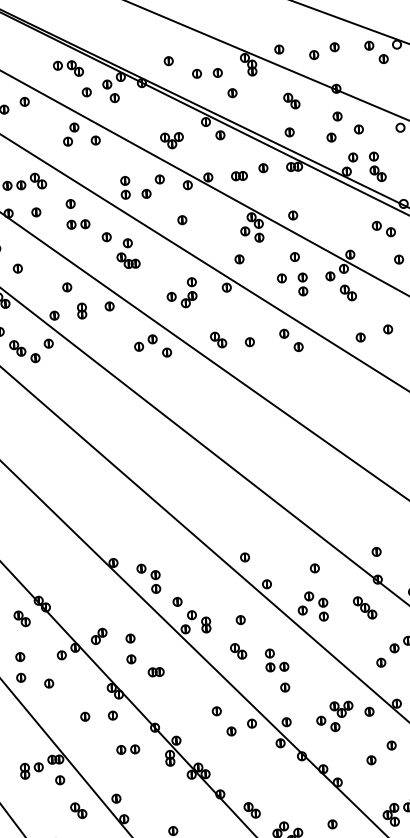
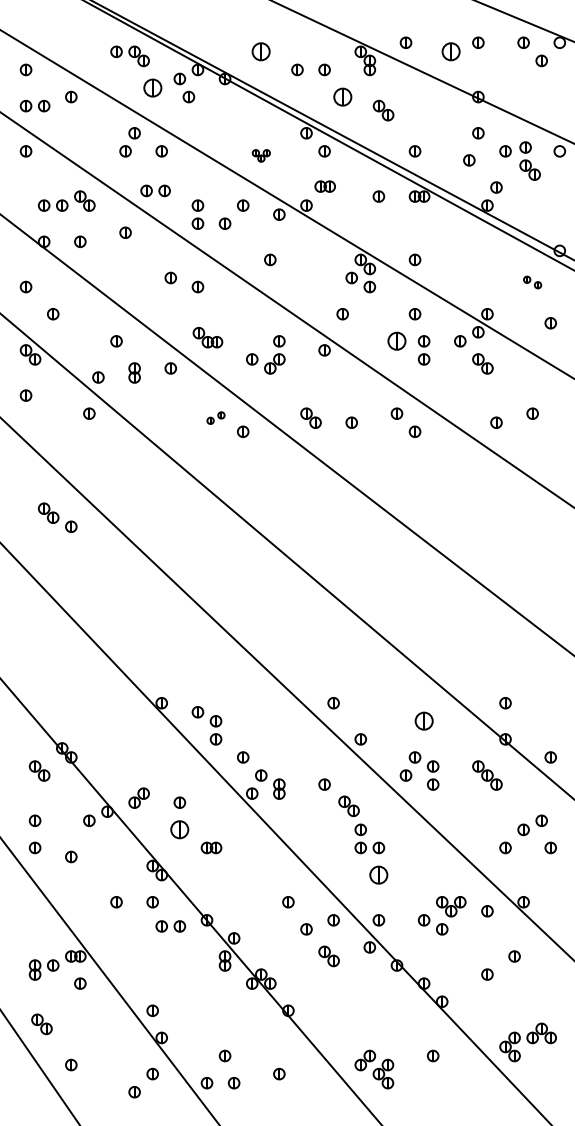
part: (314, 54) -> (451, 51), size x1.6
part: (168, 60) -> (261, 51), size x1.6
part: (86, 91) -> (152, 87), size x1.6
part: (232, 92) -> (342, 96), size x1.6
part: (291, 100) -> (383, 110), moved
part: (172, 140) -> (261, 155), size x0.6
part: (377, 166) -> (529, 160), moved
part: (238, 176) -> (324, 186), moved
part: (78, 224) -> (155, 190), moved
part: (383, 229) -> (532, 282), size x0.6
part: (128, 260) -> (207, 337), moved
part: (281, 278) -> (396, 341), size x1.6
part: (145, 342) -> (215, 417), size x0.6
part: (24, 351) -> (57, 517), moved
part: (314, 568) -> (423, 721), size x1.6
part: (238, 651) -> (348, 806), moved
part: (131, 659) -> (179, 829), size x1.6
part: (284, 687) -> (378, 874), size x1.6
part: (128, 749) -> (170, 926), moved
part: (78, 810) -> (41, 1024), moved
part: (251, 810) -> (328, 956), moved

